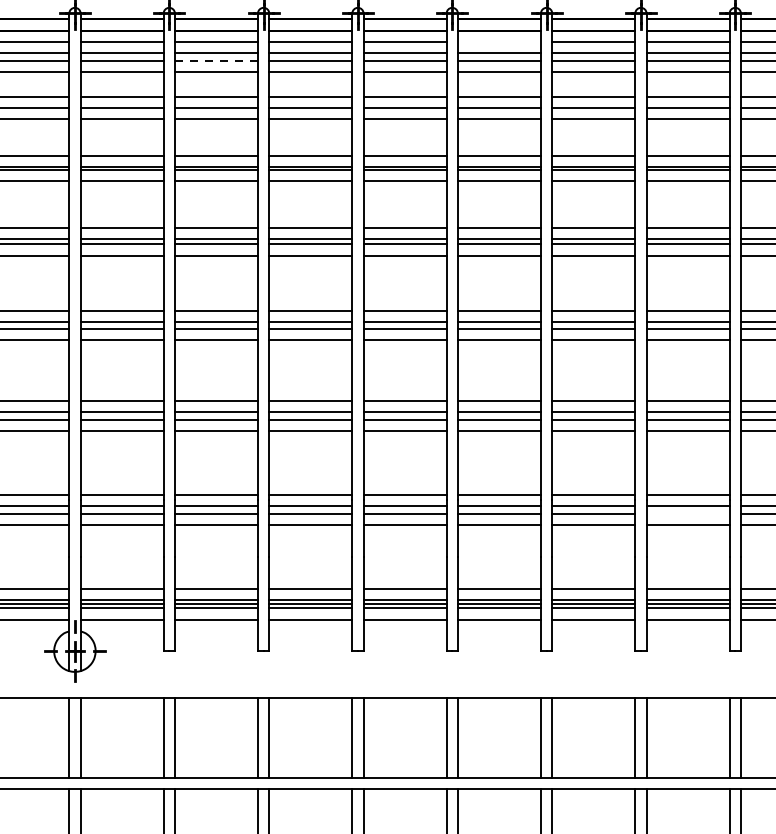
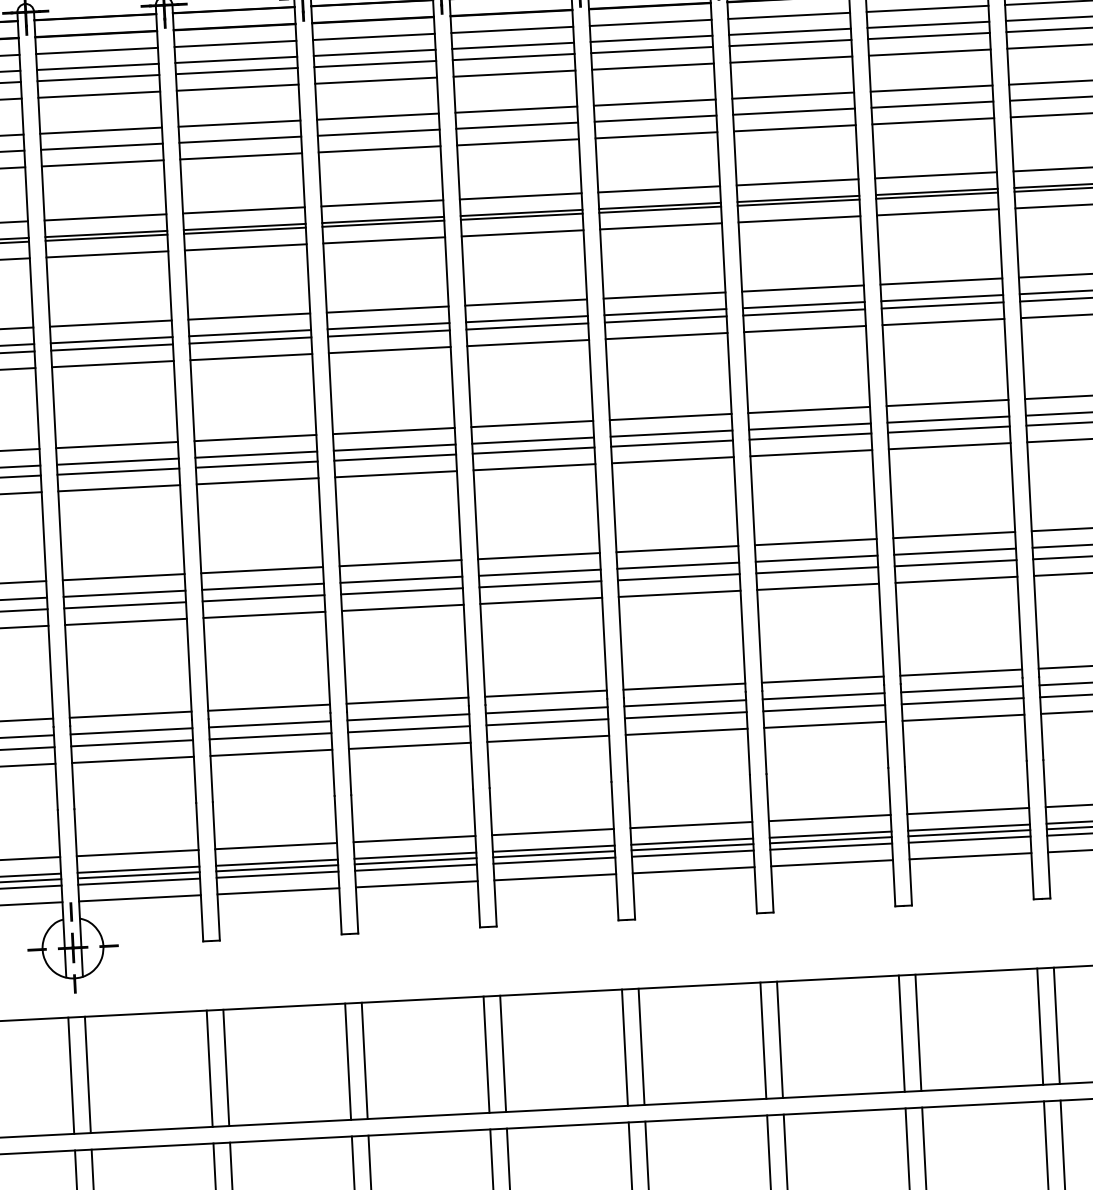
line: (498, 42) -> (649, 23), added
line: (216, 60) -> (236, 70), dashed -> solid
line: (687, 514) -> (961, 701), added

